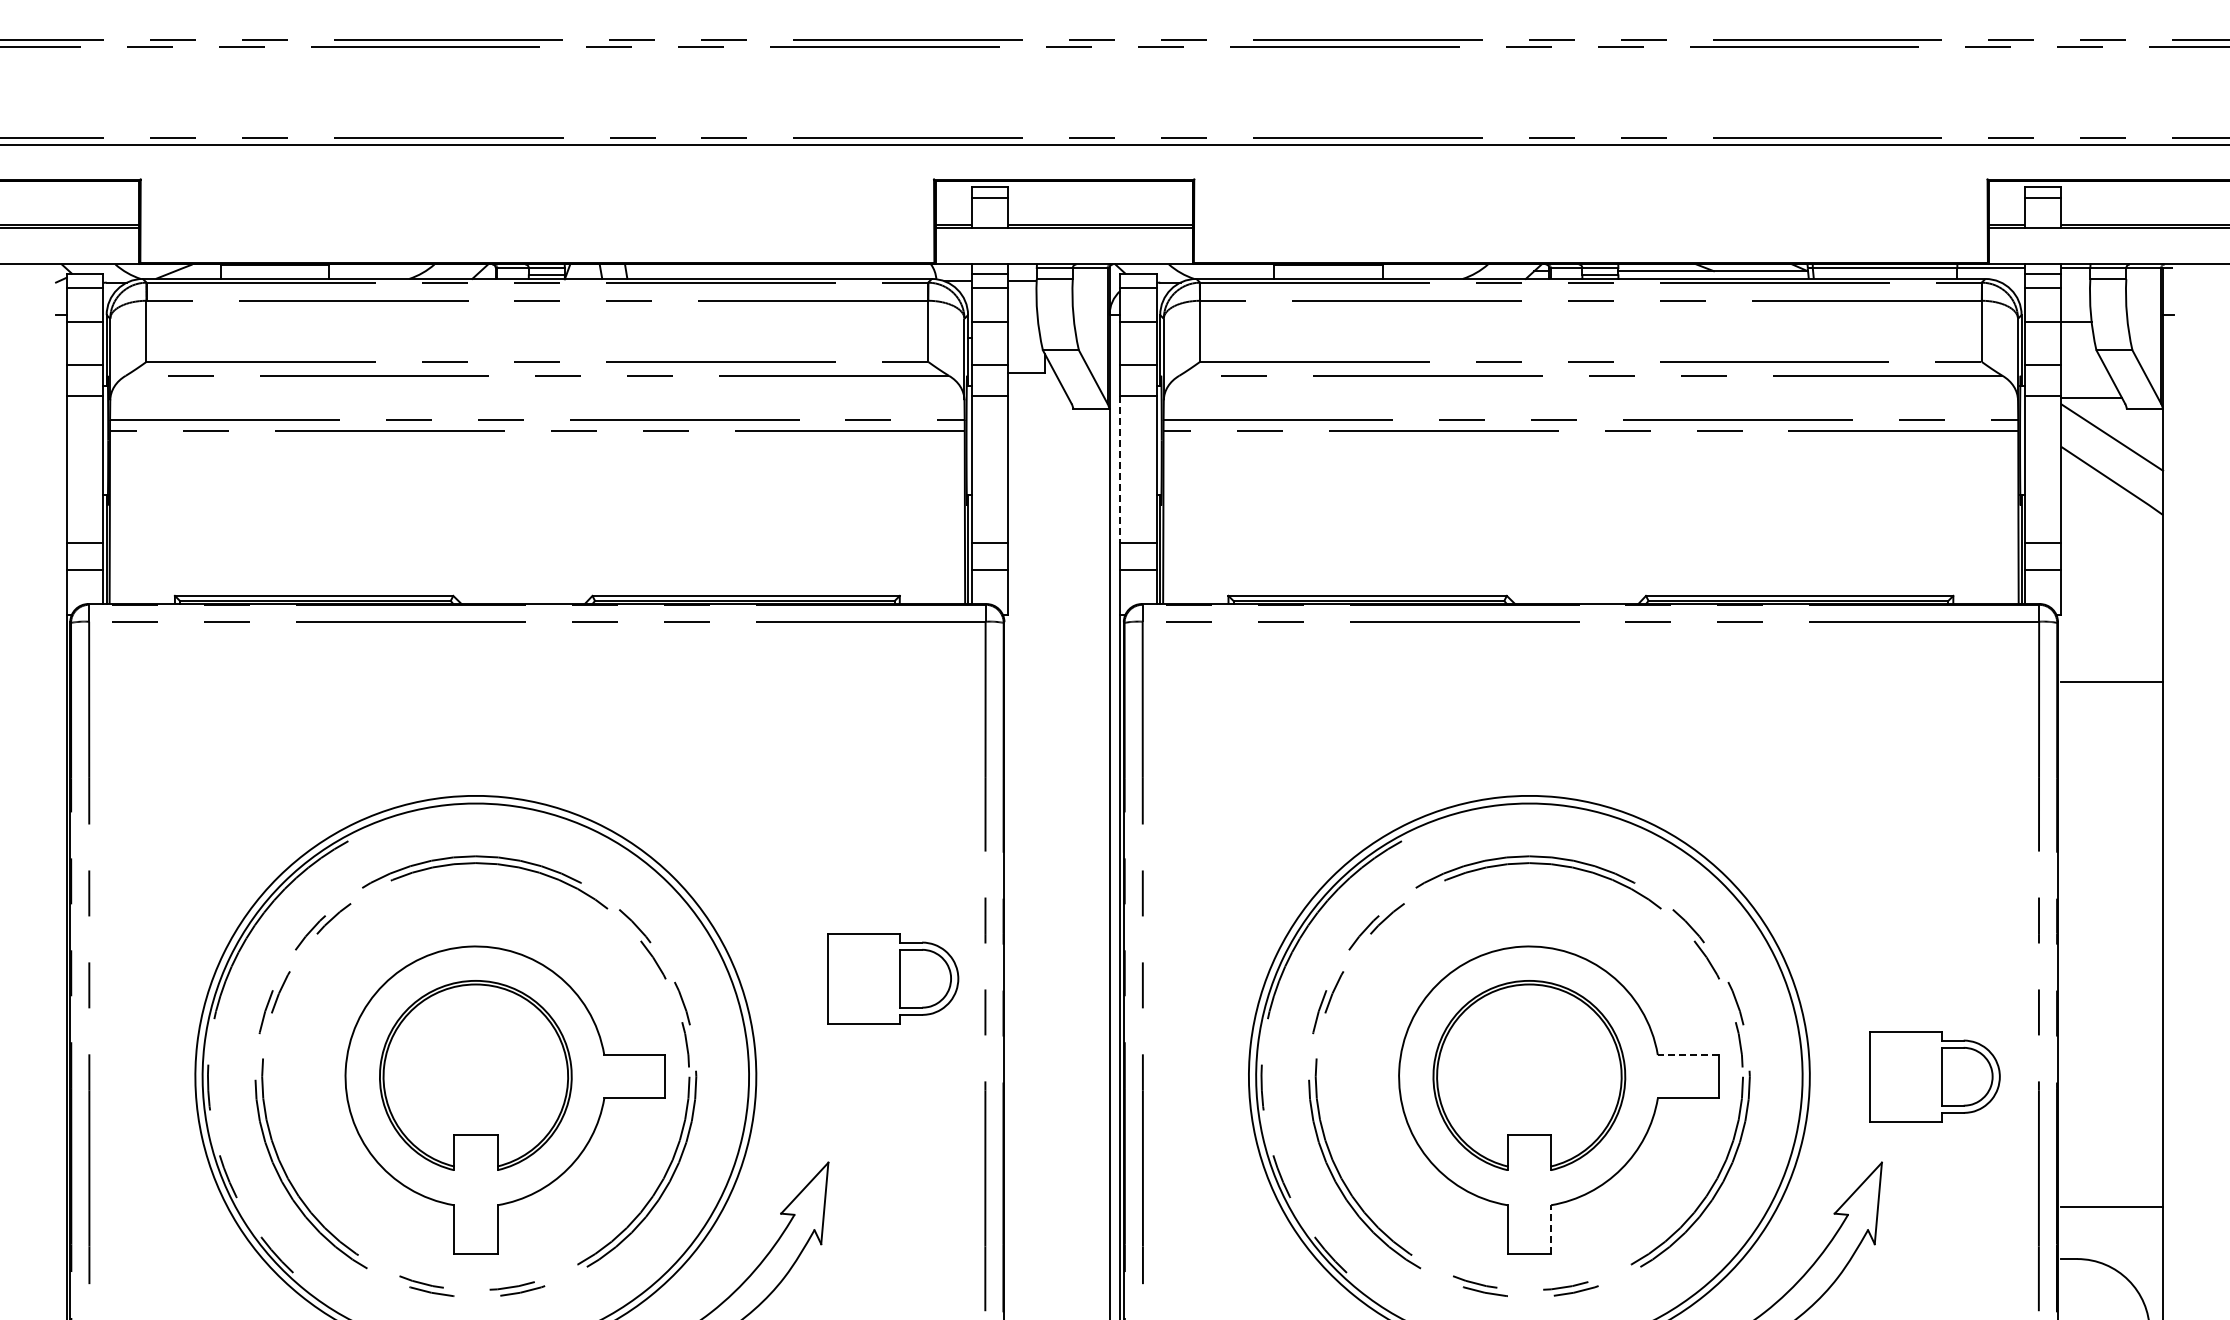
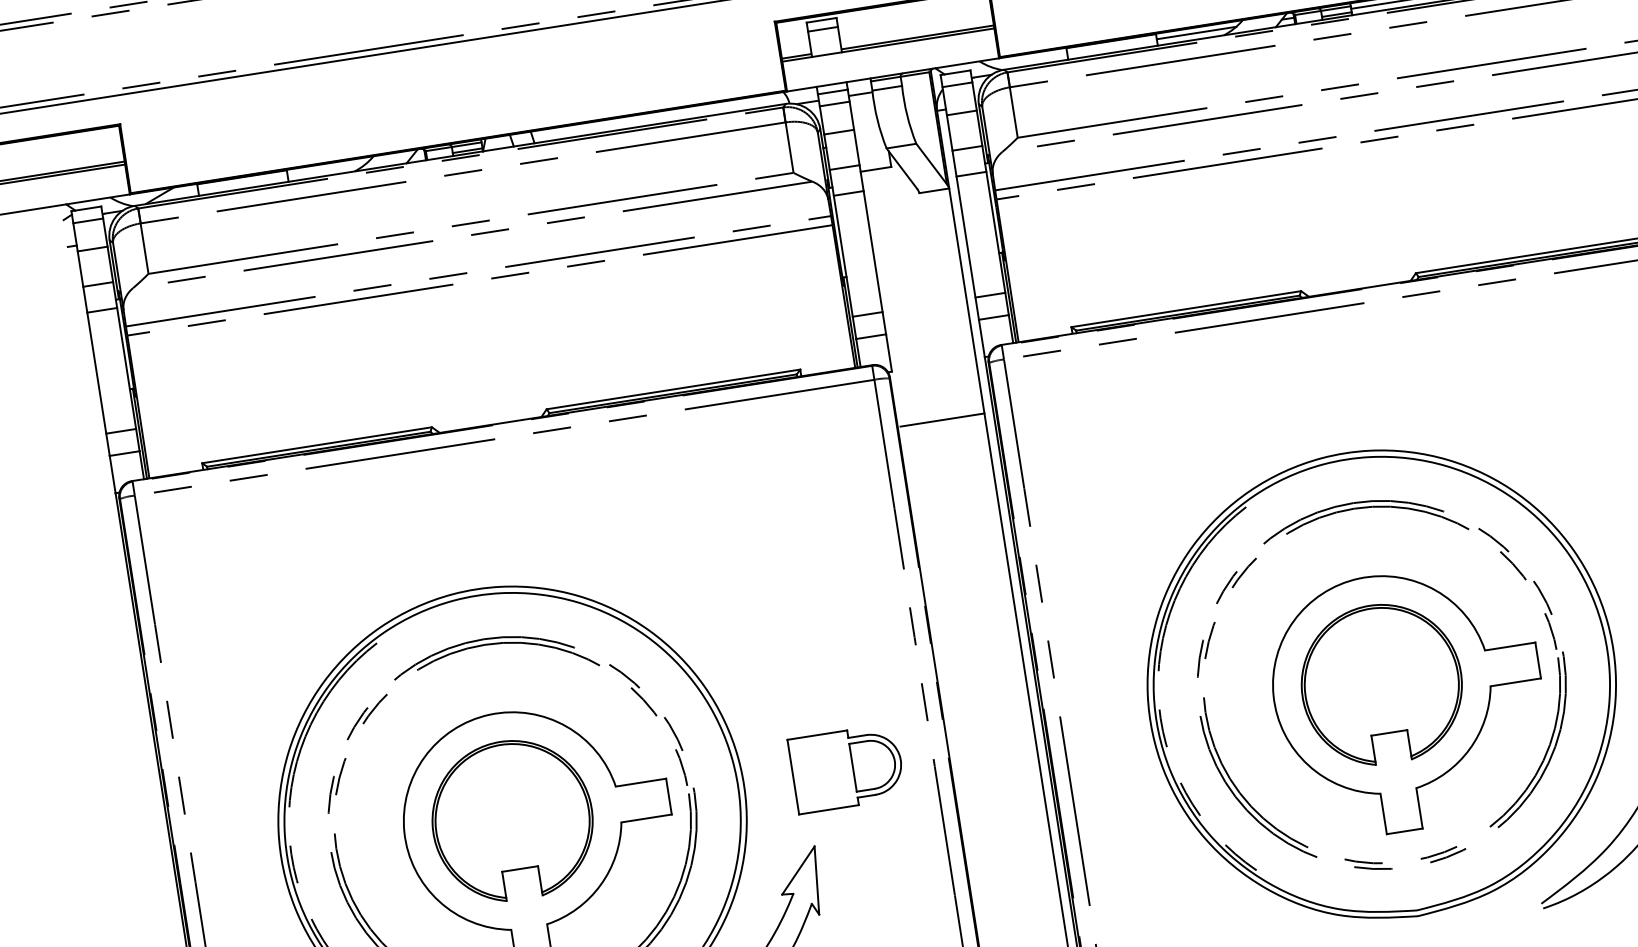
line: (1430, 271) -> (1196, 33), added
line: (1120, 470) -> (966, 237), dashed -> solid
line: (1058, 681) -> (942, 419), added
part: (893, 978) -> (847, 768), moved
line: (1688, 1055) -> (1510, 646), dashed -> solid
line: (1551, 1229) -> (1419, 808), dashed -> solid

